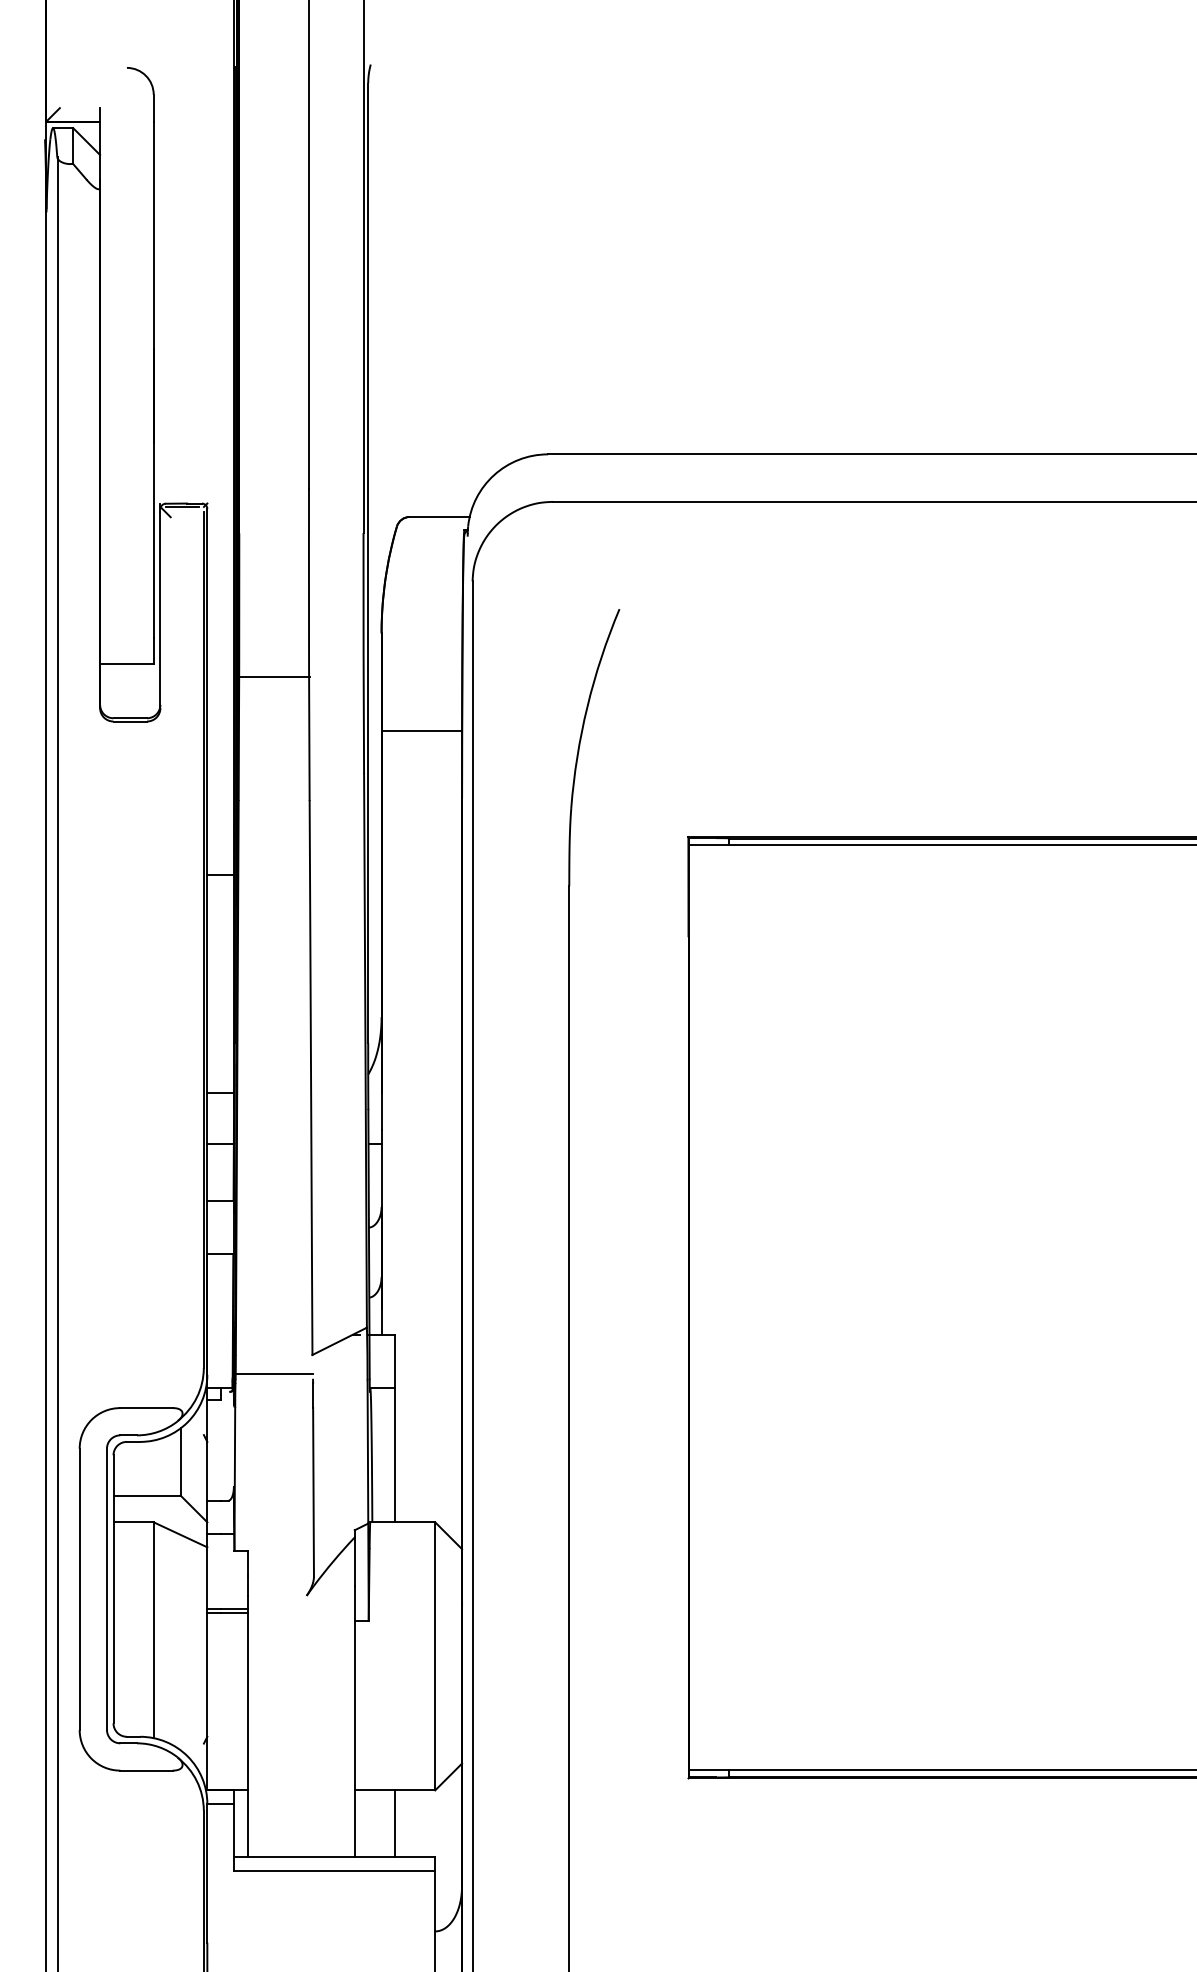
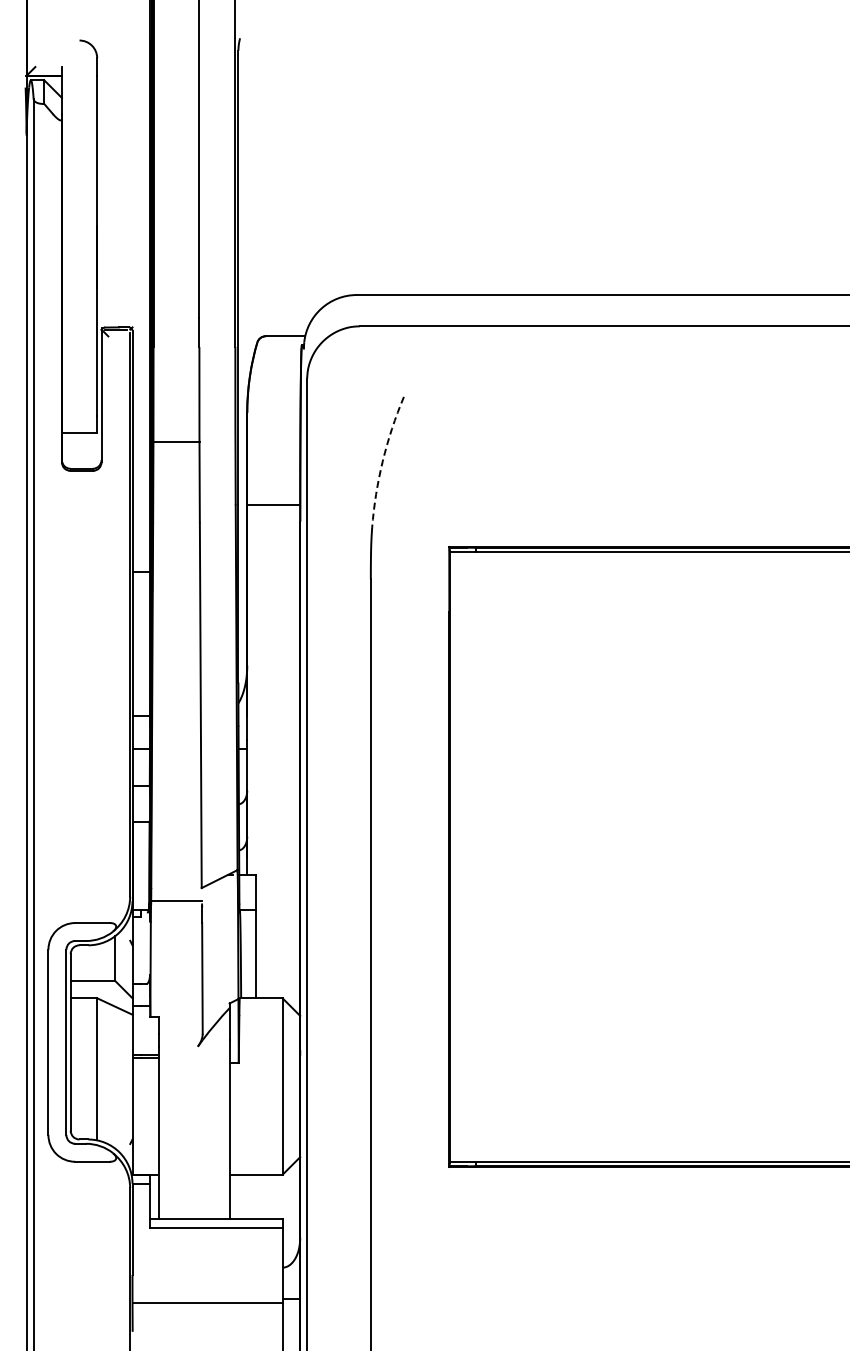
arc: (586, 707) -> (382, 461), solid -> dashed
line: (421, 731) -> (273, 505), moved
line: (395, 1823) -> (256, 1196), removed

